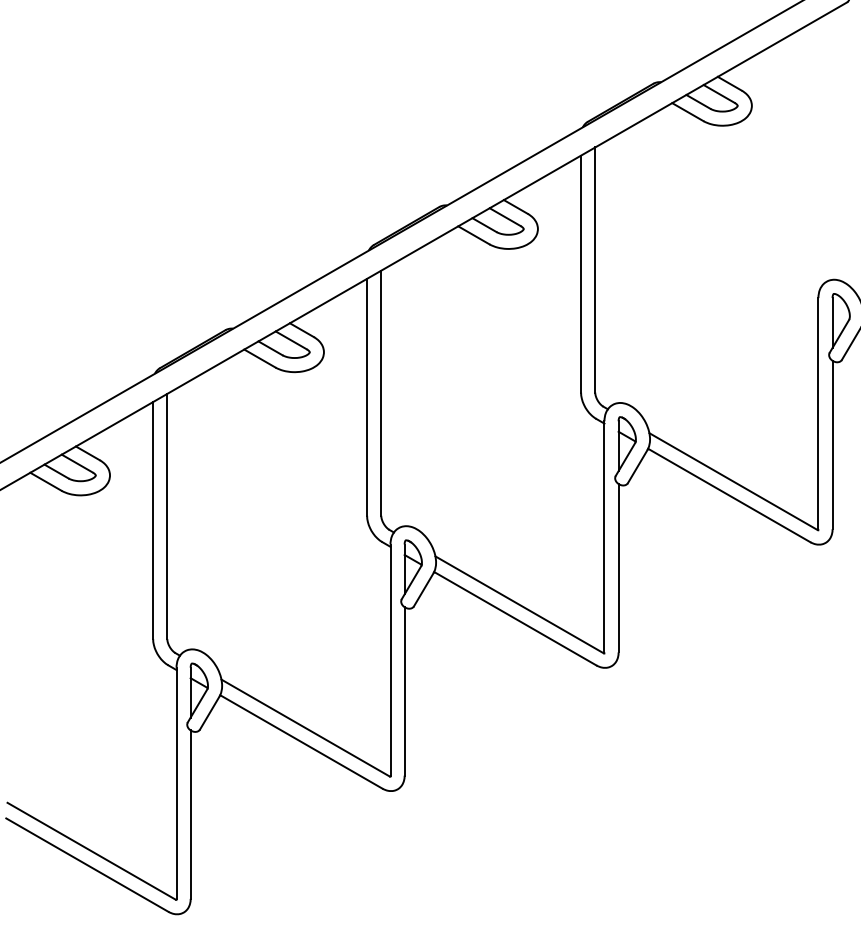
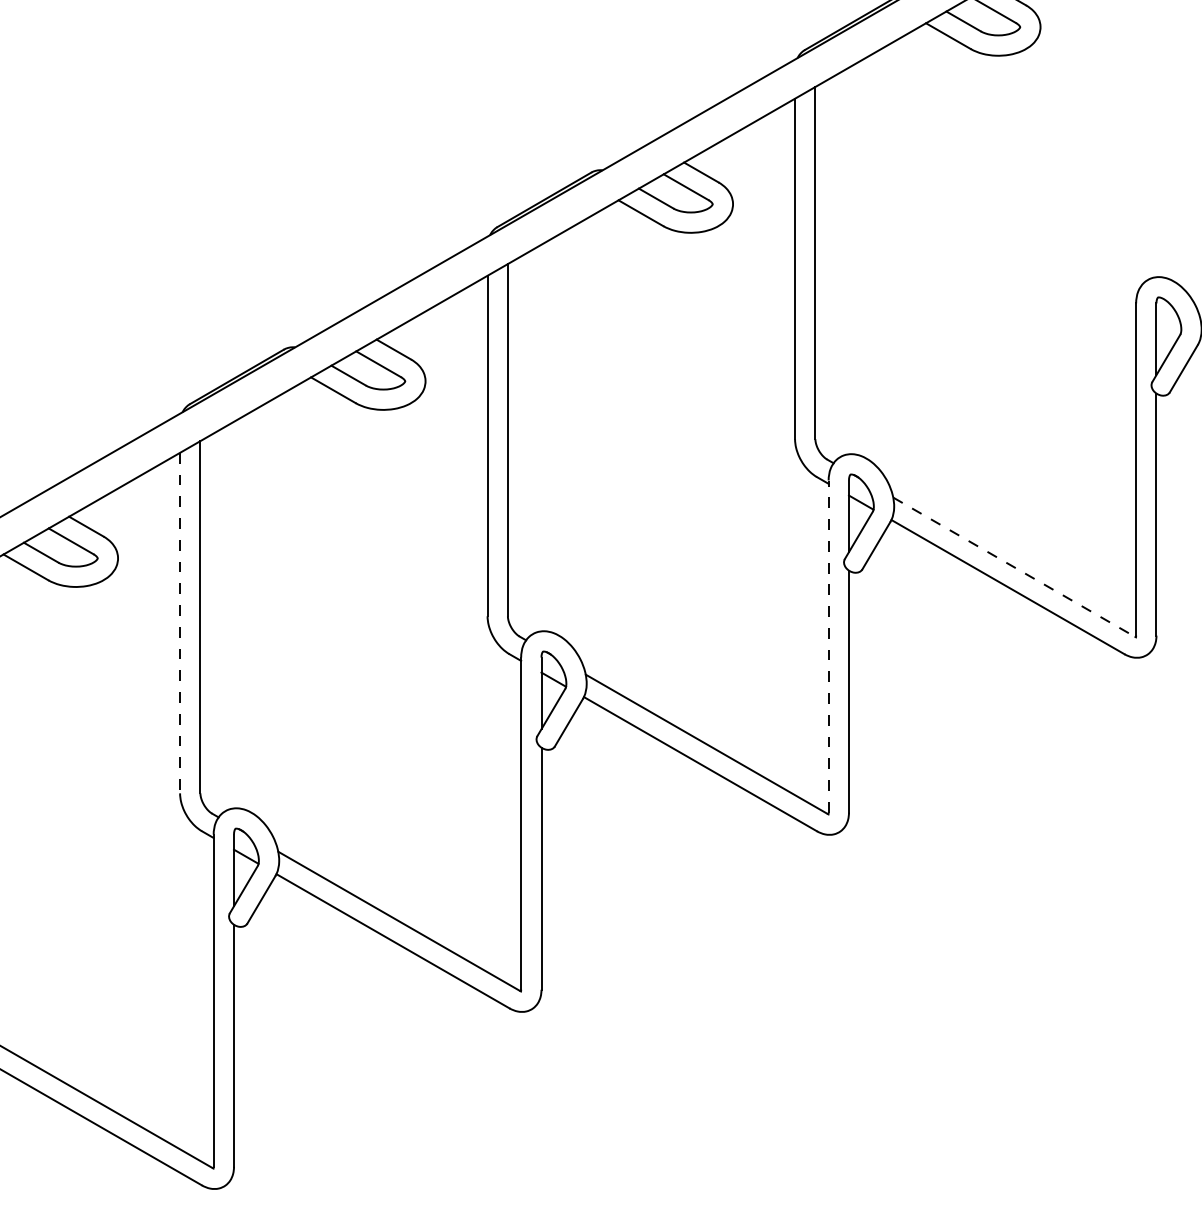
line: (733, 481) -> (1014, 567), solid -> dashed
line: (153, 521) -> (180, 624), solid -> dashed
line: (604, 536) -> (828, 646), solid -> dashed

